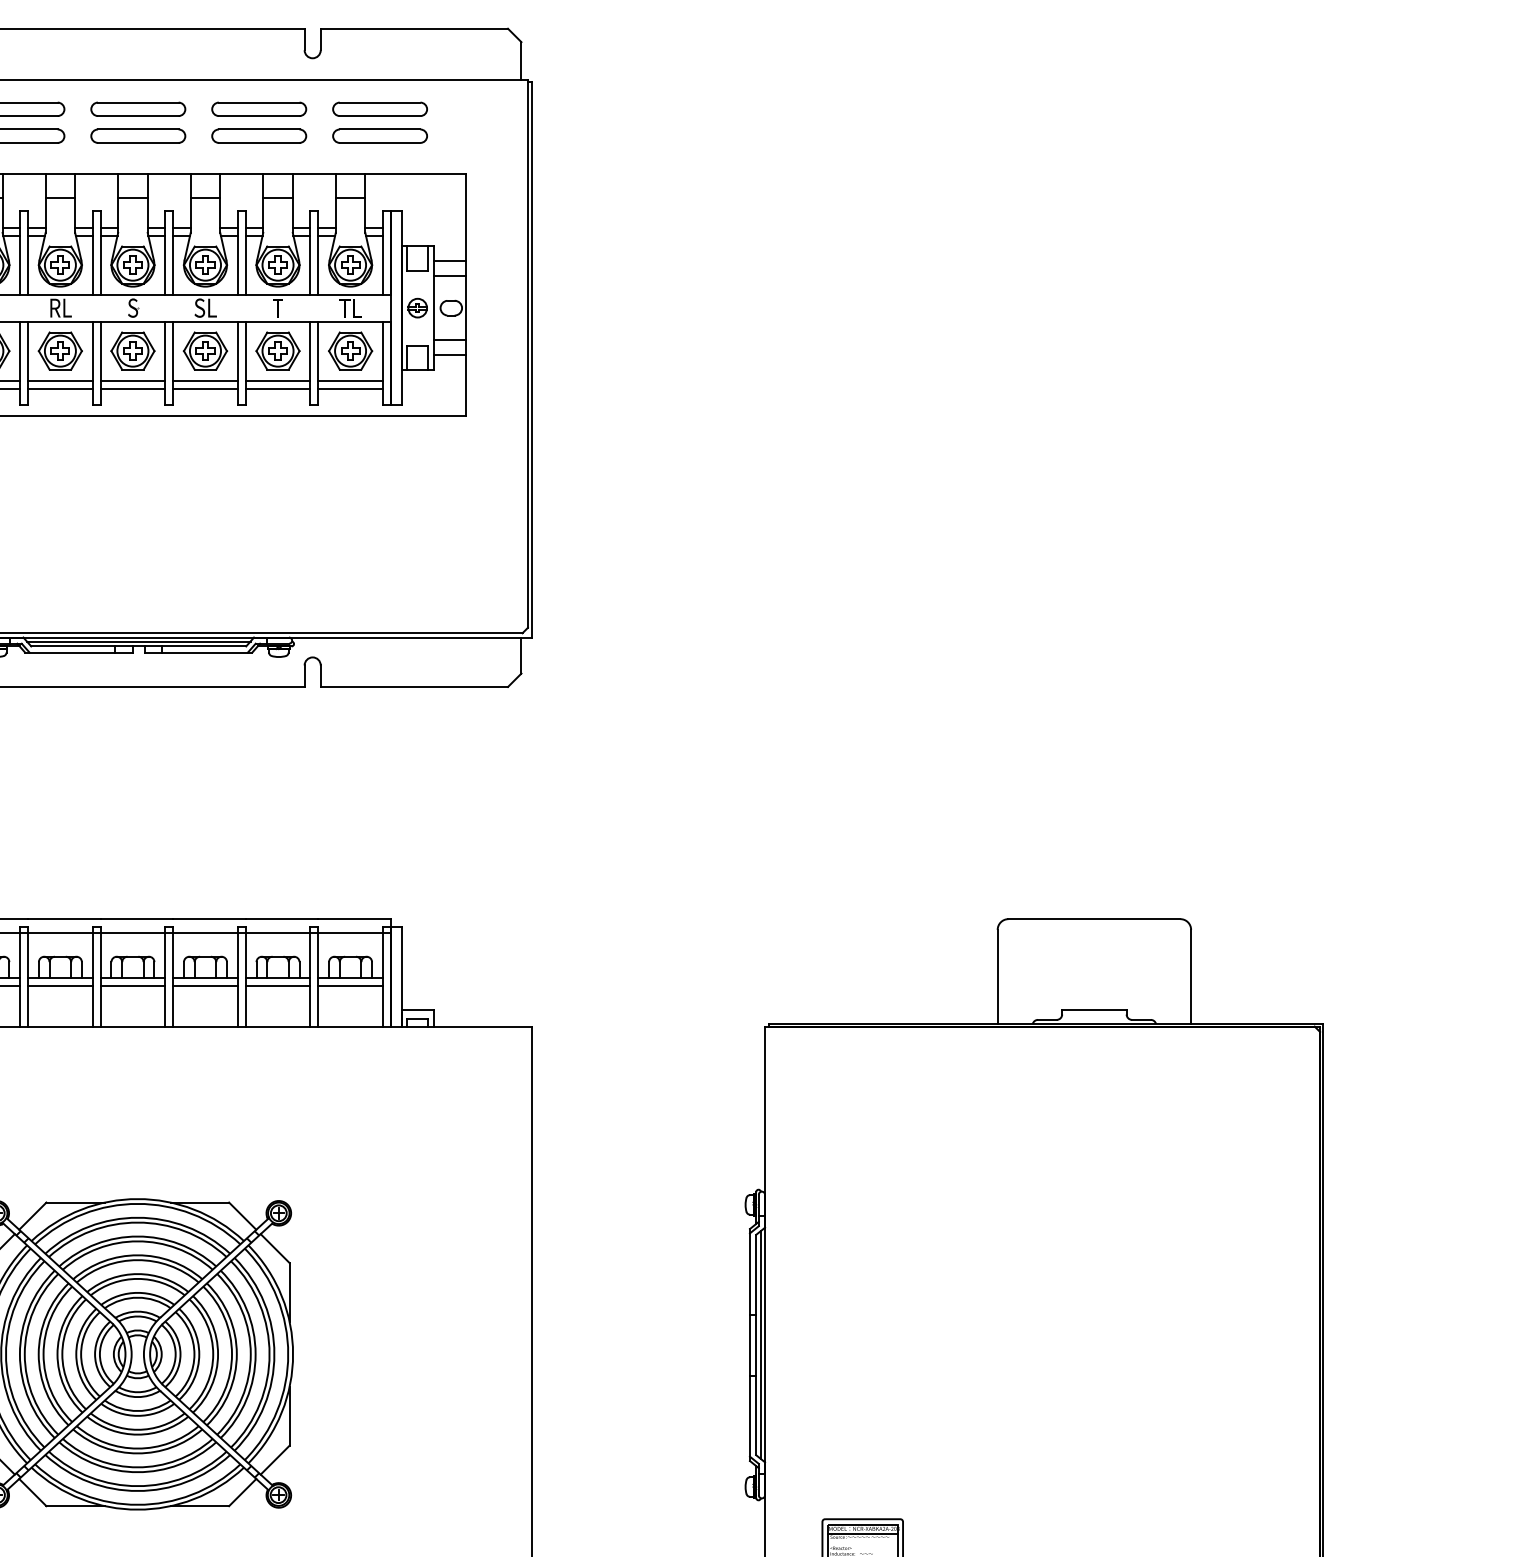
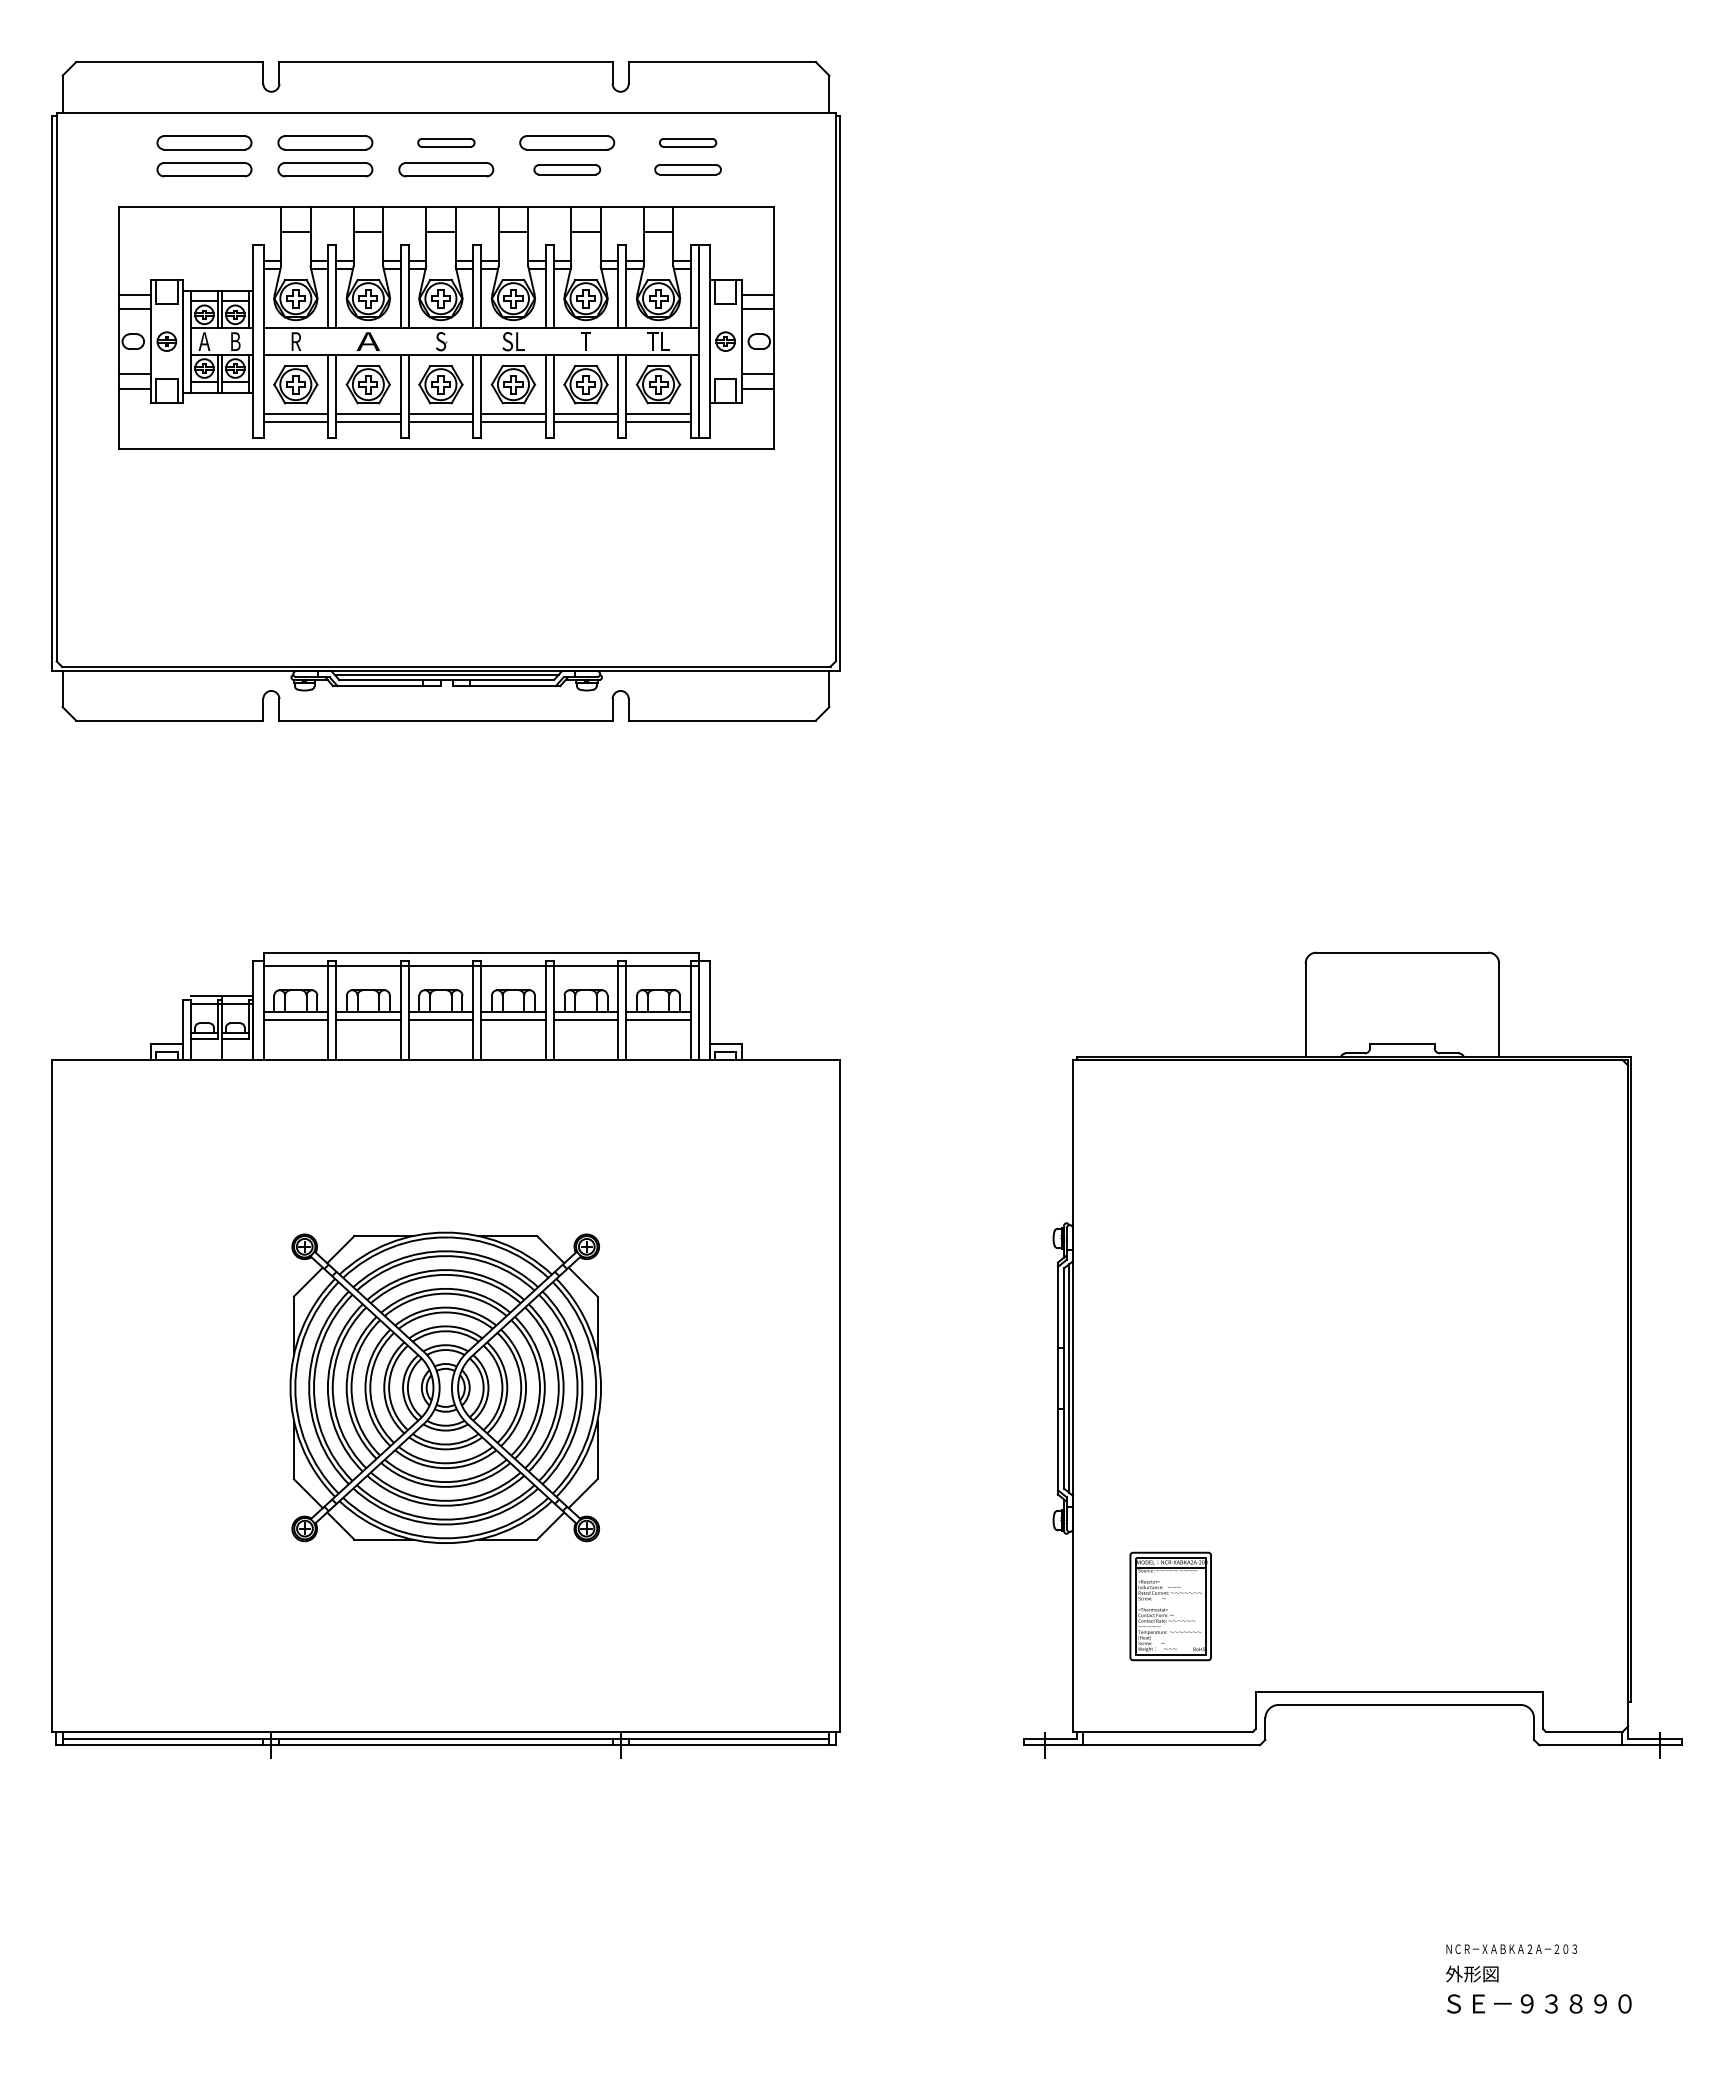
part: (138, 108) -> (446, 142), size x0.6
part: (379, 108) -> (687, 142), size x0.6
part: (259, 135) -> (567, 169), size x0.7
part: (379, 135) -> (687, 169), size x0.7
text: (59, 307) -> (367, 341), RL -> A

